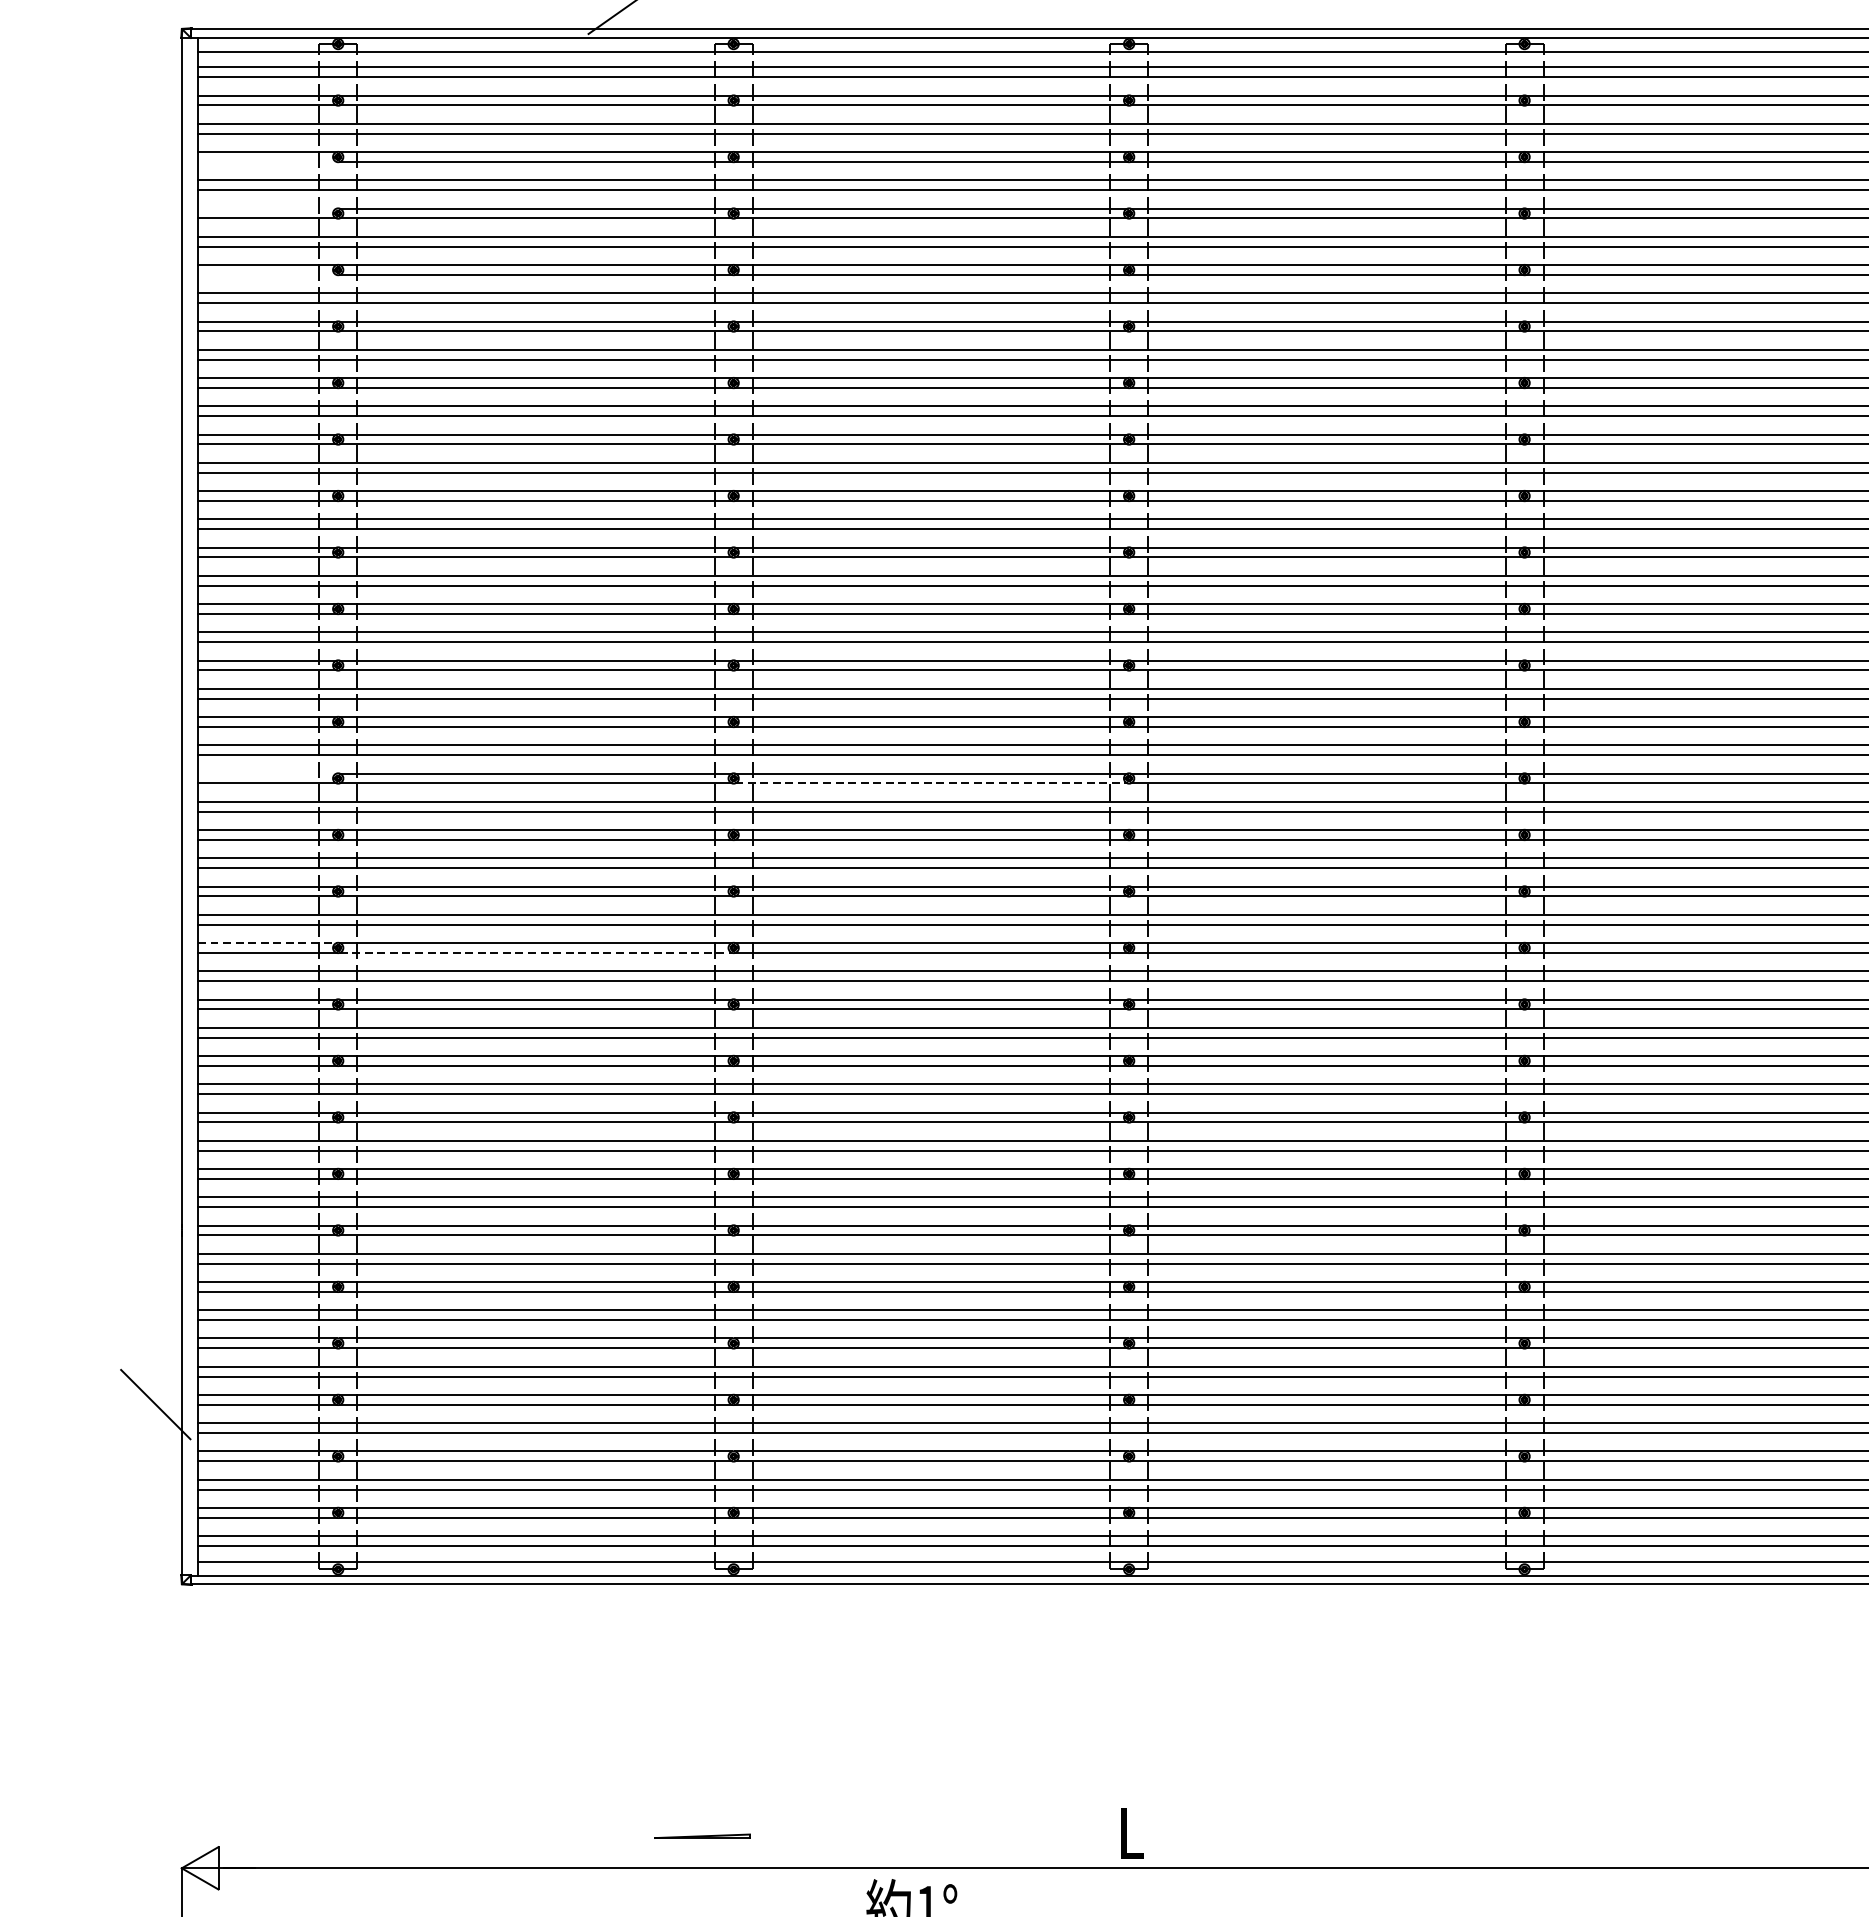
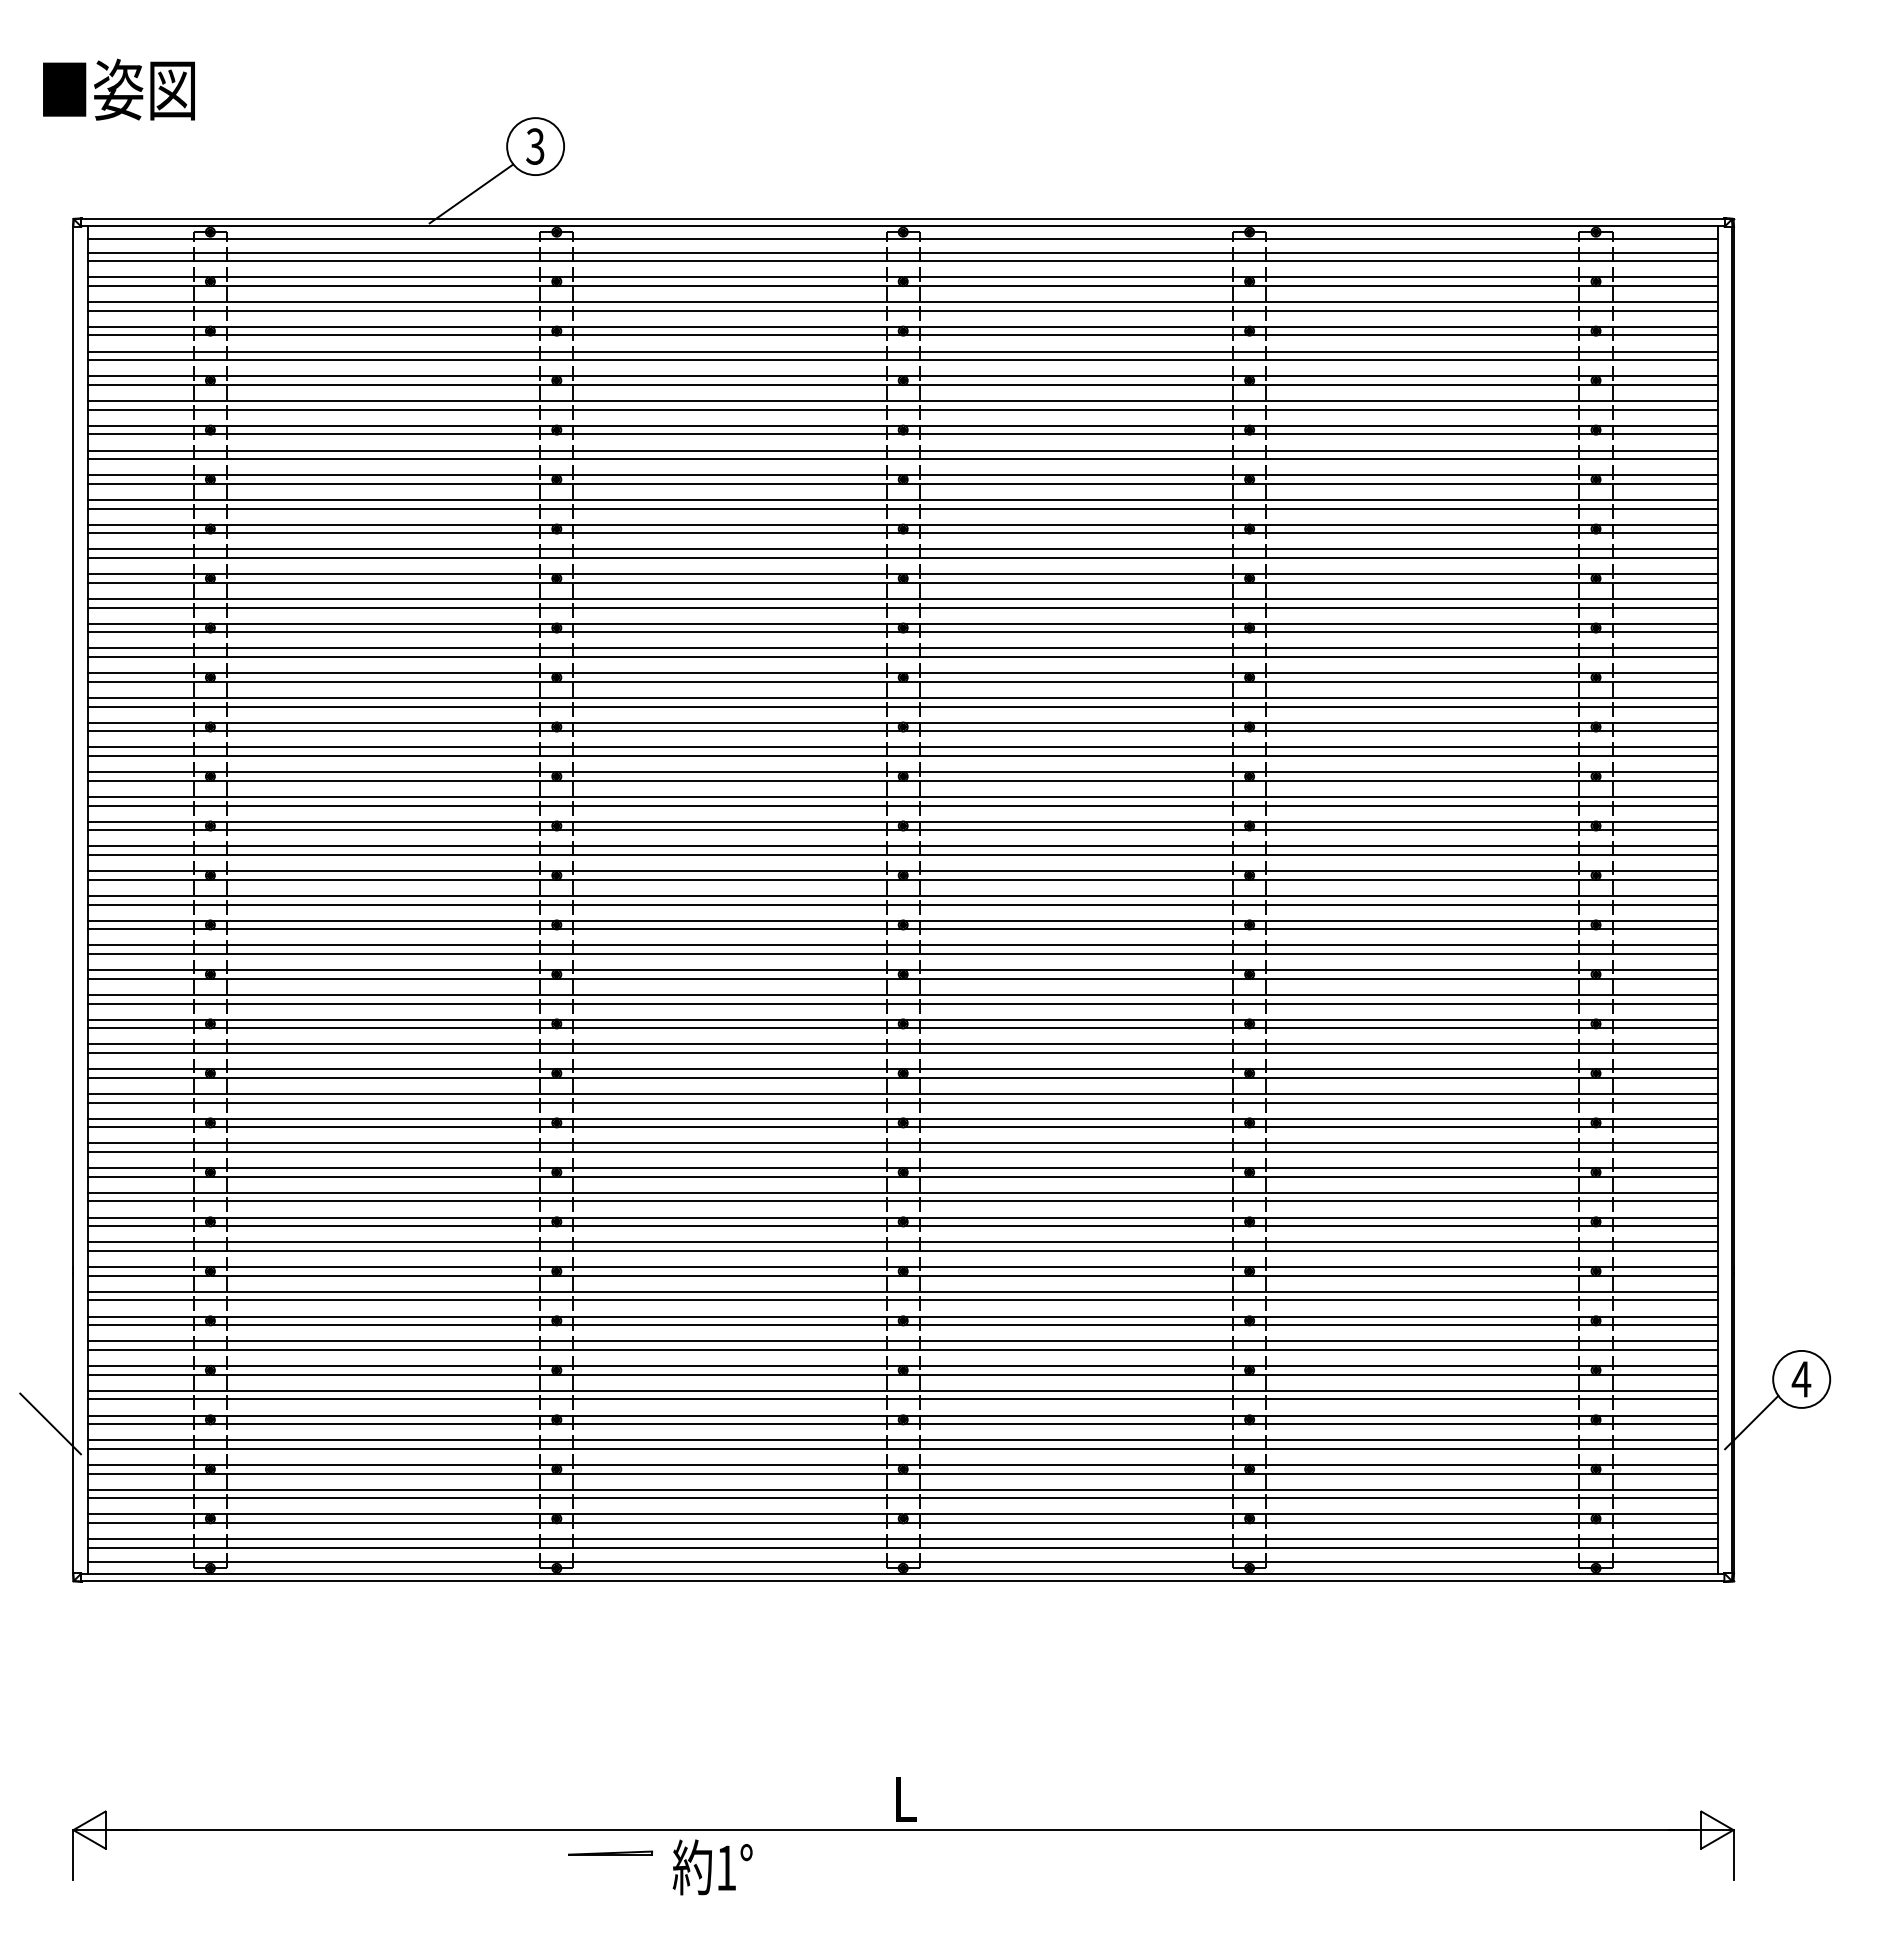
line: (267, 162) -> (148, 335), added
line: (267, 208) -> (148, 376), added
line: (267, 275) -> (148, 434), added
line: (267, 773) -> (148, 871), added
line: (931, 783) -> (730, 879), dashed -> solid
line: (267, 942) -> (148, 1019), dashed -> solid
line: (535, 953) -> (383, 1028), dashed -> solid
part: (702, 1835) -> (610, 1852), moved

